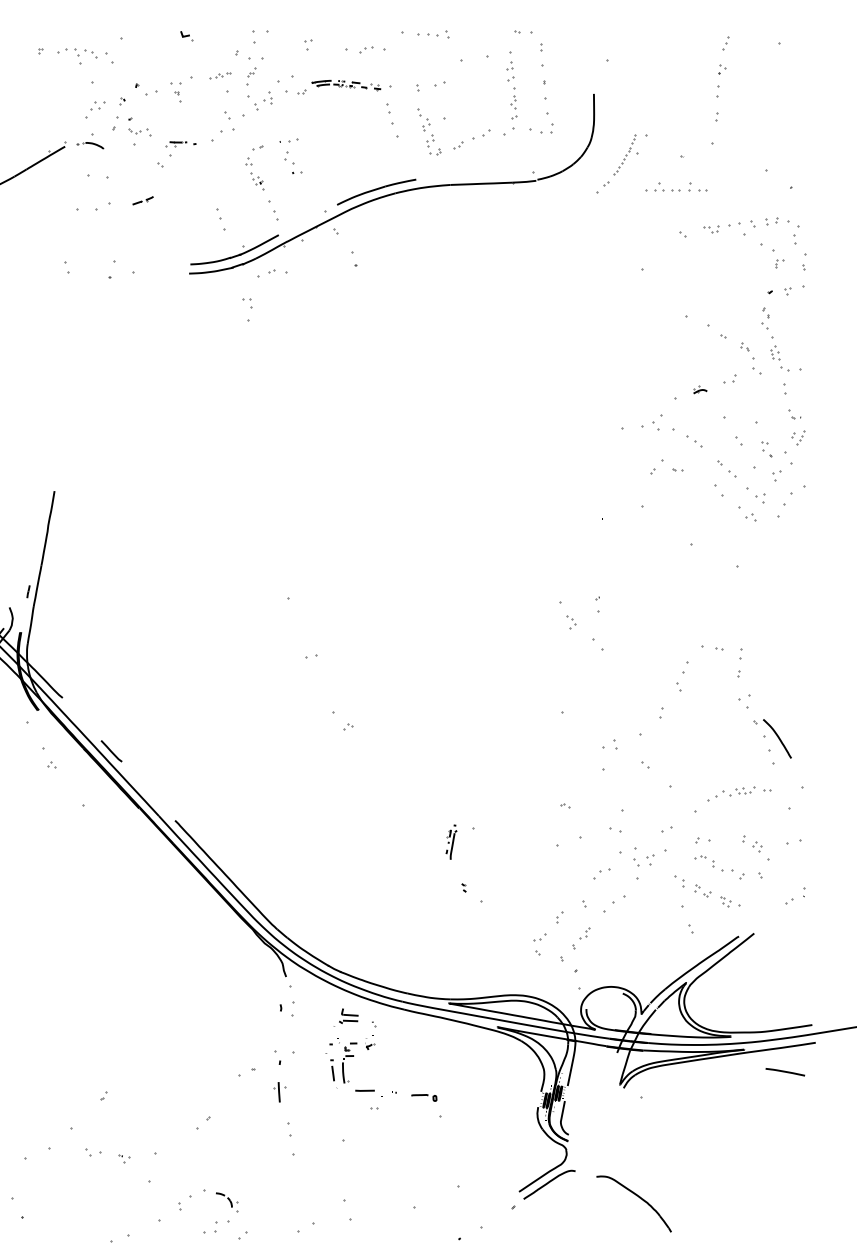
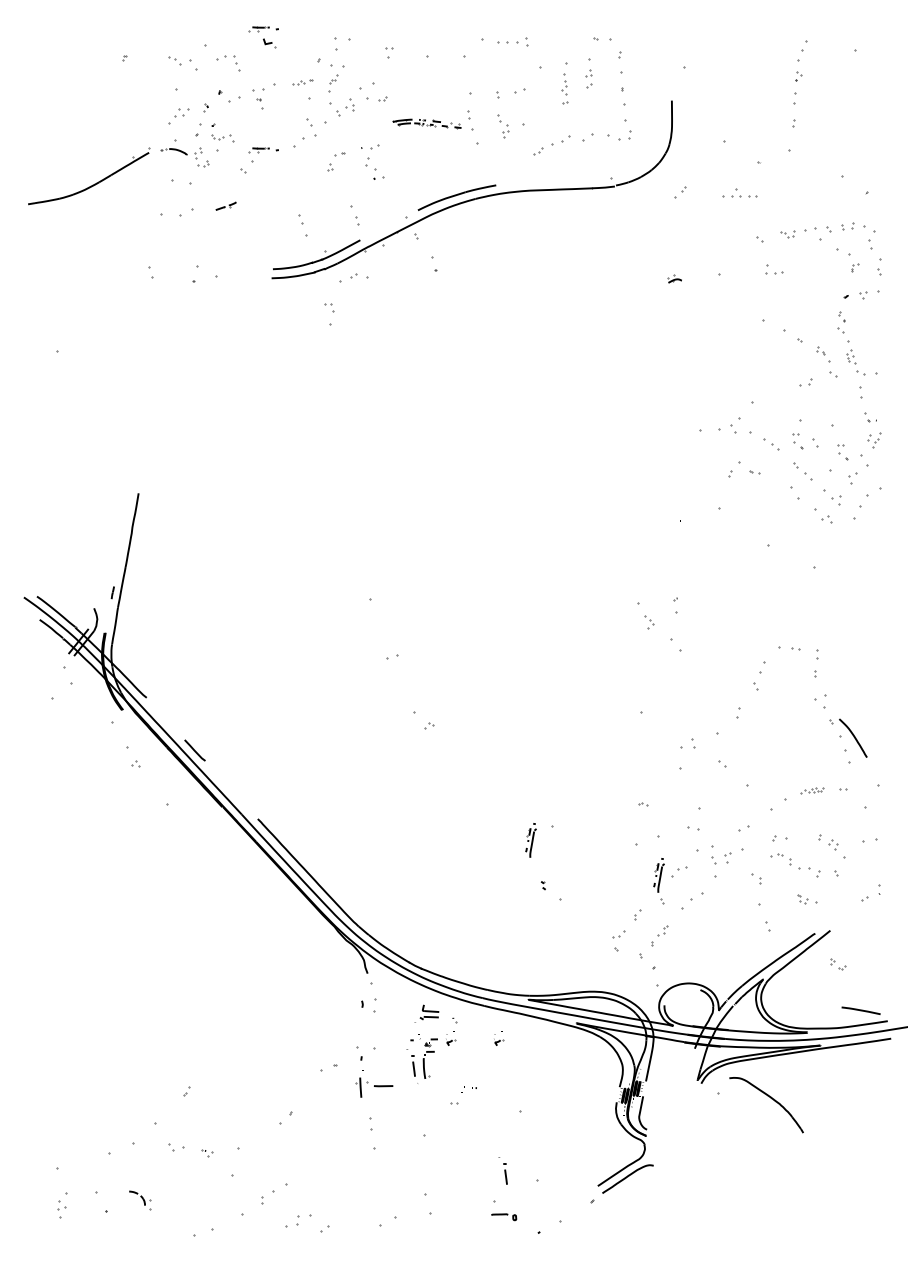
part: (180, 21) -> (263, 29), added
part: (725, 44) -> (801, 51), size x1.6
part: (66, 50) -> (225, 57), moved
part: (365, 50) -> (446, 57), removed
part: (345, 84) -> (426, 123), moved
part: (513, 102) -> (564, 88), moved
part: (433, 145) -> (201, 157), moved
part: (625, 154) -> (703, 160), removed
part: (256, 180) -> (338, 186), removed
part: (697, 186) -> (774, 269), moved
part: (699, 389) -> (674, 278), moved
part: (721, 438) -> (797, 441), added
part: (735, 791) -> (811, 790), size x0.6
part: (580, 877) -> (658, 875), added
part: (702, 890) -> (838, 964), moved
part: (419, 1042) -> (499, 1038), added
line: (784, 1071) -> (860, 1010), moved
line: (364, 1091) -> (383, 1086), moved
part: (424, 1098) -> (504, 1217), moved
part: (422, 1176) -> (502, 1170), added
part: (639, 1198) -> (771, 1099), moved
part: (227, 1202) -> (140, 1200), moved

